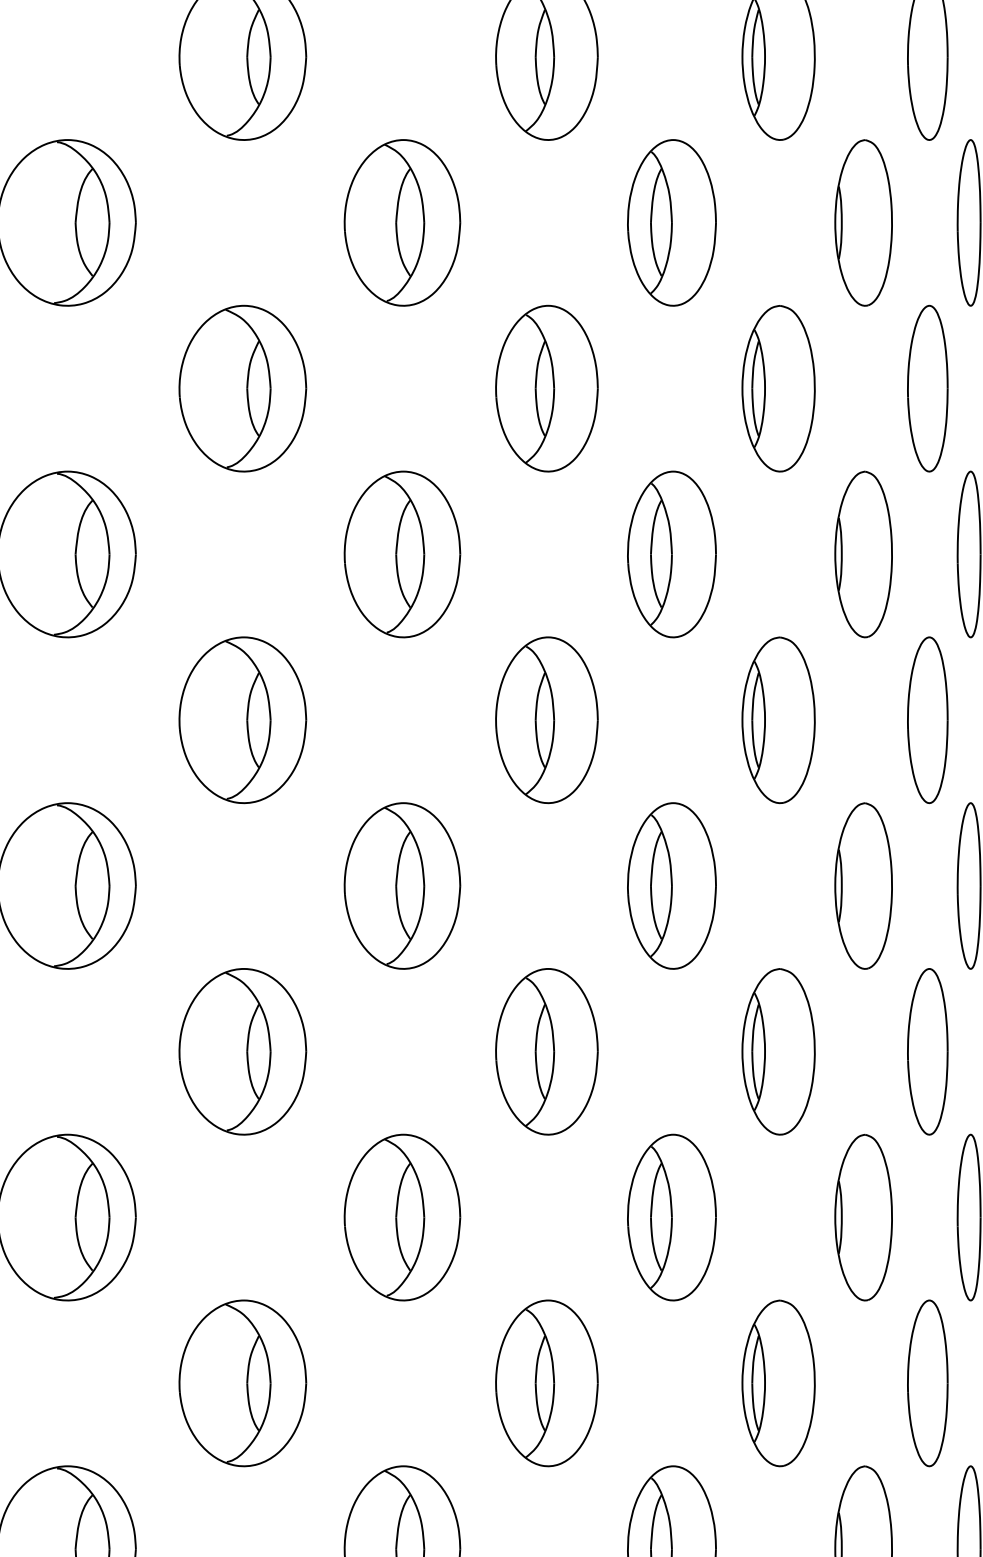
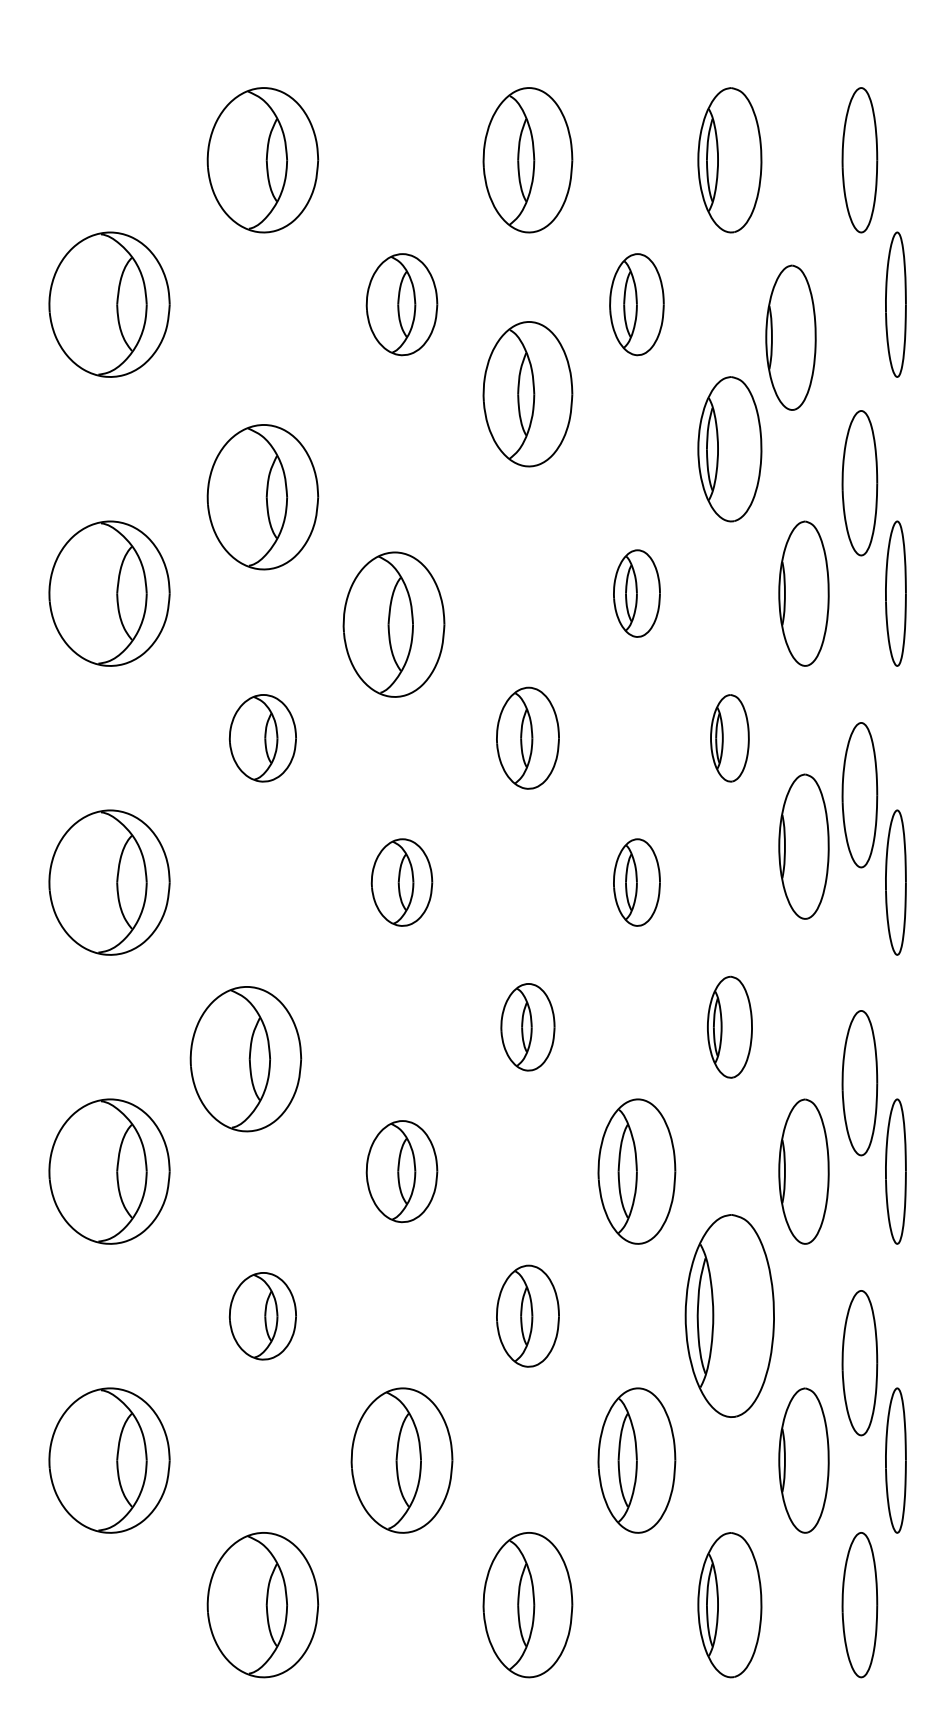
part: (401, 222) -> (401, 304), size x0.7
part: (671, 222) -> (636, 304), size x0.7
part: (863, 222) -> (790, 337), moved
part: (242, 389) -> (262, 497), moved
part: (546, 389) -> (527, 394), moved
part: (927, 389) -> (859, 483), moved
part: (401, 554) -> (393, 624), moved
part: (671, 554) -> (636, 593), size x0.6
part: (242, 720) -> (262, 738), size x0.6
part: (546, 720) -> (527, 738), size x0.7
part: (778, 720) -> (729, 738), size x0.6
part: (927, 720) -> (859, 795), moved
part: (401, 885) -> (401, 882), size x0.6
part: (671, 885) -> (636, 882), size x0.6
part: (863, 885) -> (803, 846), moved
part: (242, 1052) -> (245, 1059), moved
part: (546, 1052) -> (527, 1027), size x0.6
part: (778, 1052) -> (729, 1027), size x0.7
part: (927, 1052) -> (859, 1083), moved
part: (401, 1217) -> (401, 1171), size x0.7
part: (242, 1383) -> (262, 1316), size x0.6
part: (546, 1383) -> (527, 1316), size x0.7
part: (778, 1383) -> (729, 1316), size x1.4
part: (927, 1383) -> (859, 1363), moved

